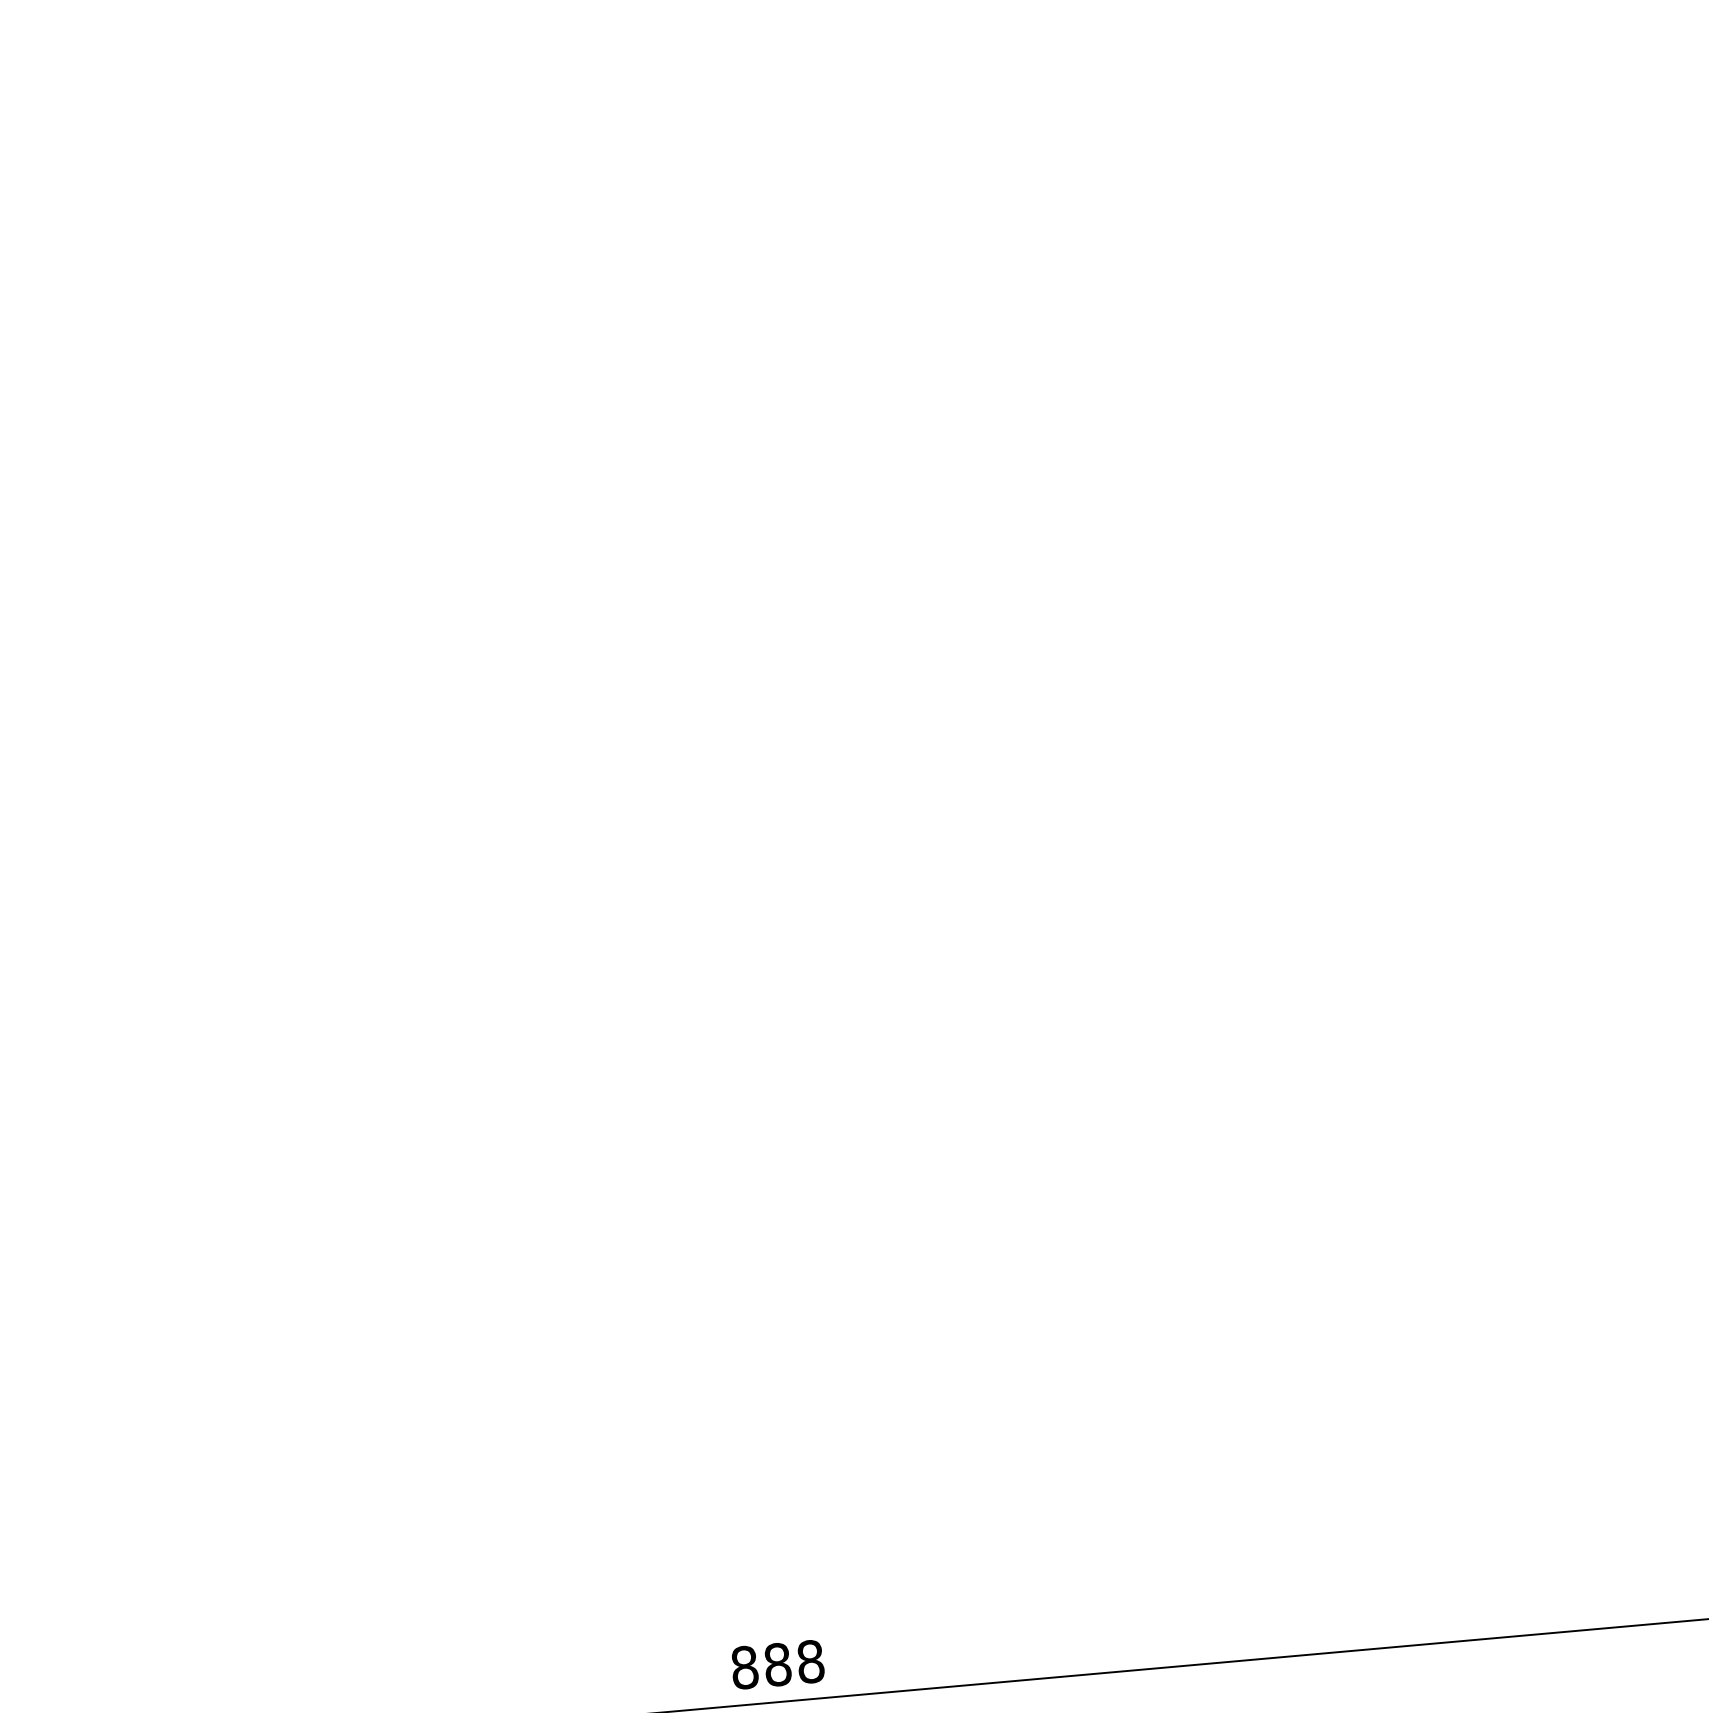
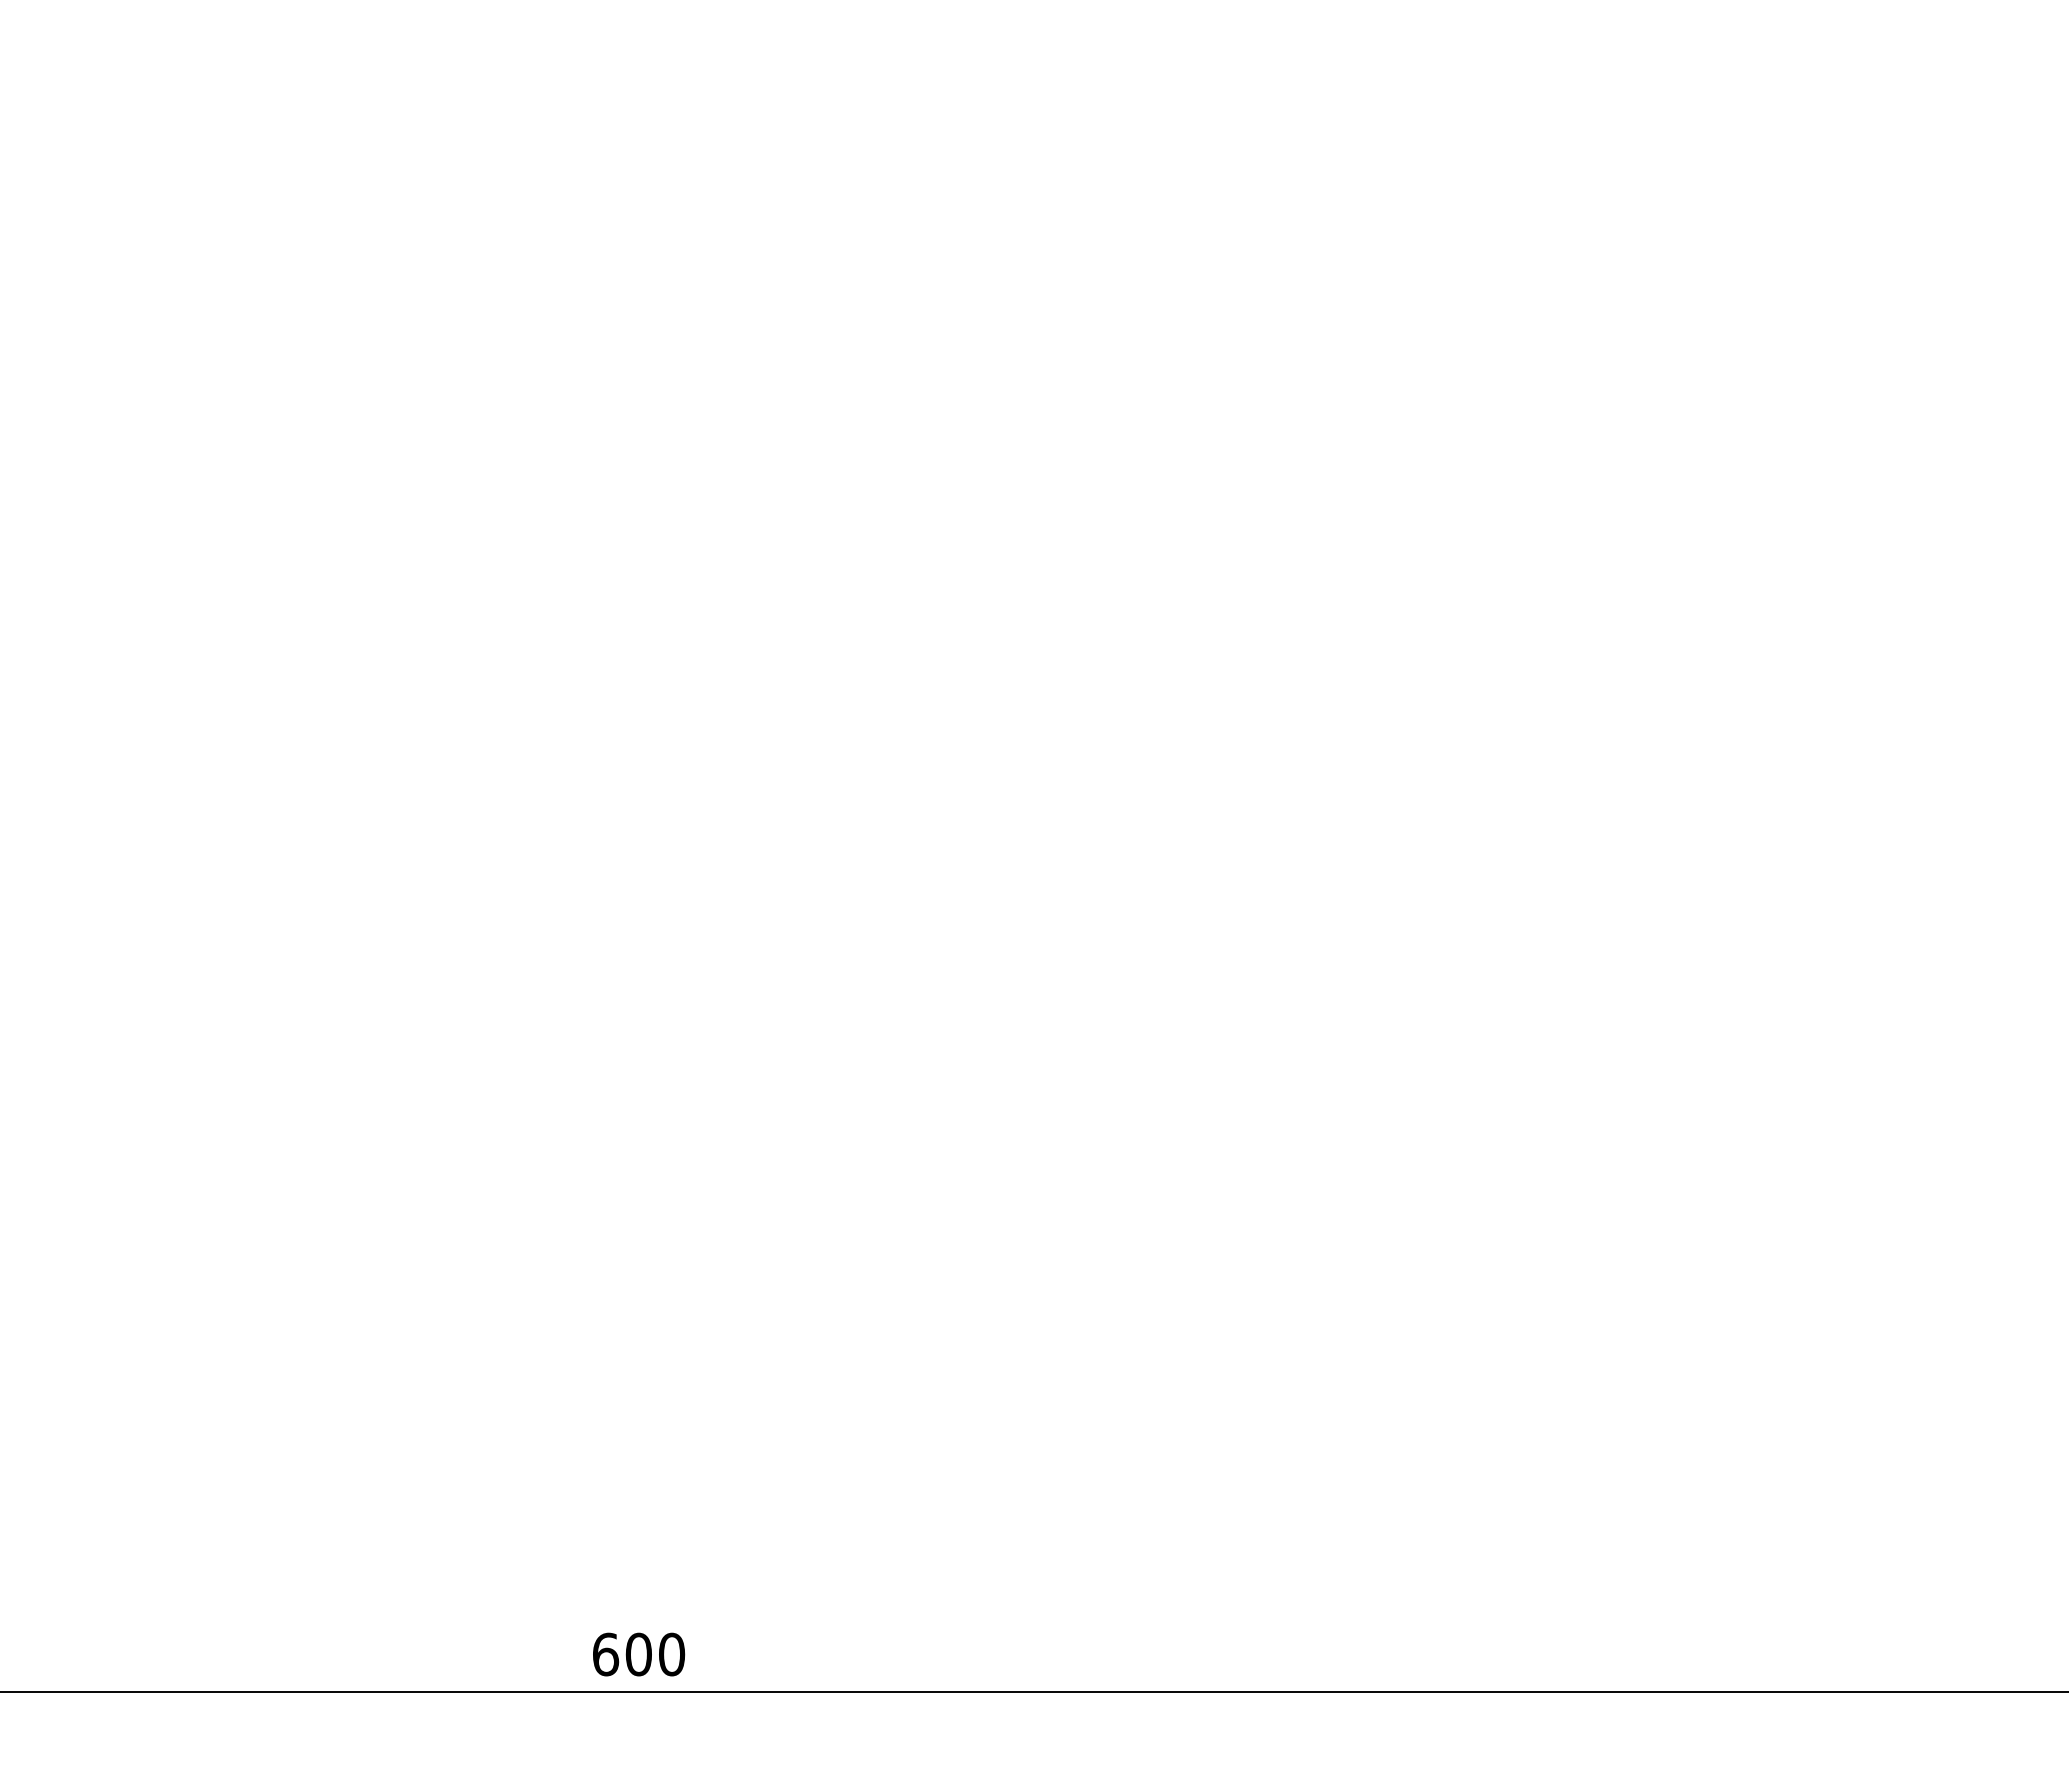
text: (777, 1664) -> (638, 1654), 888 -> 600

